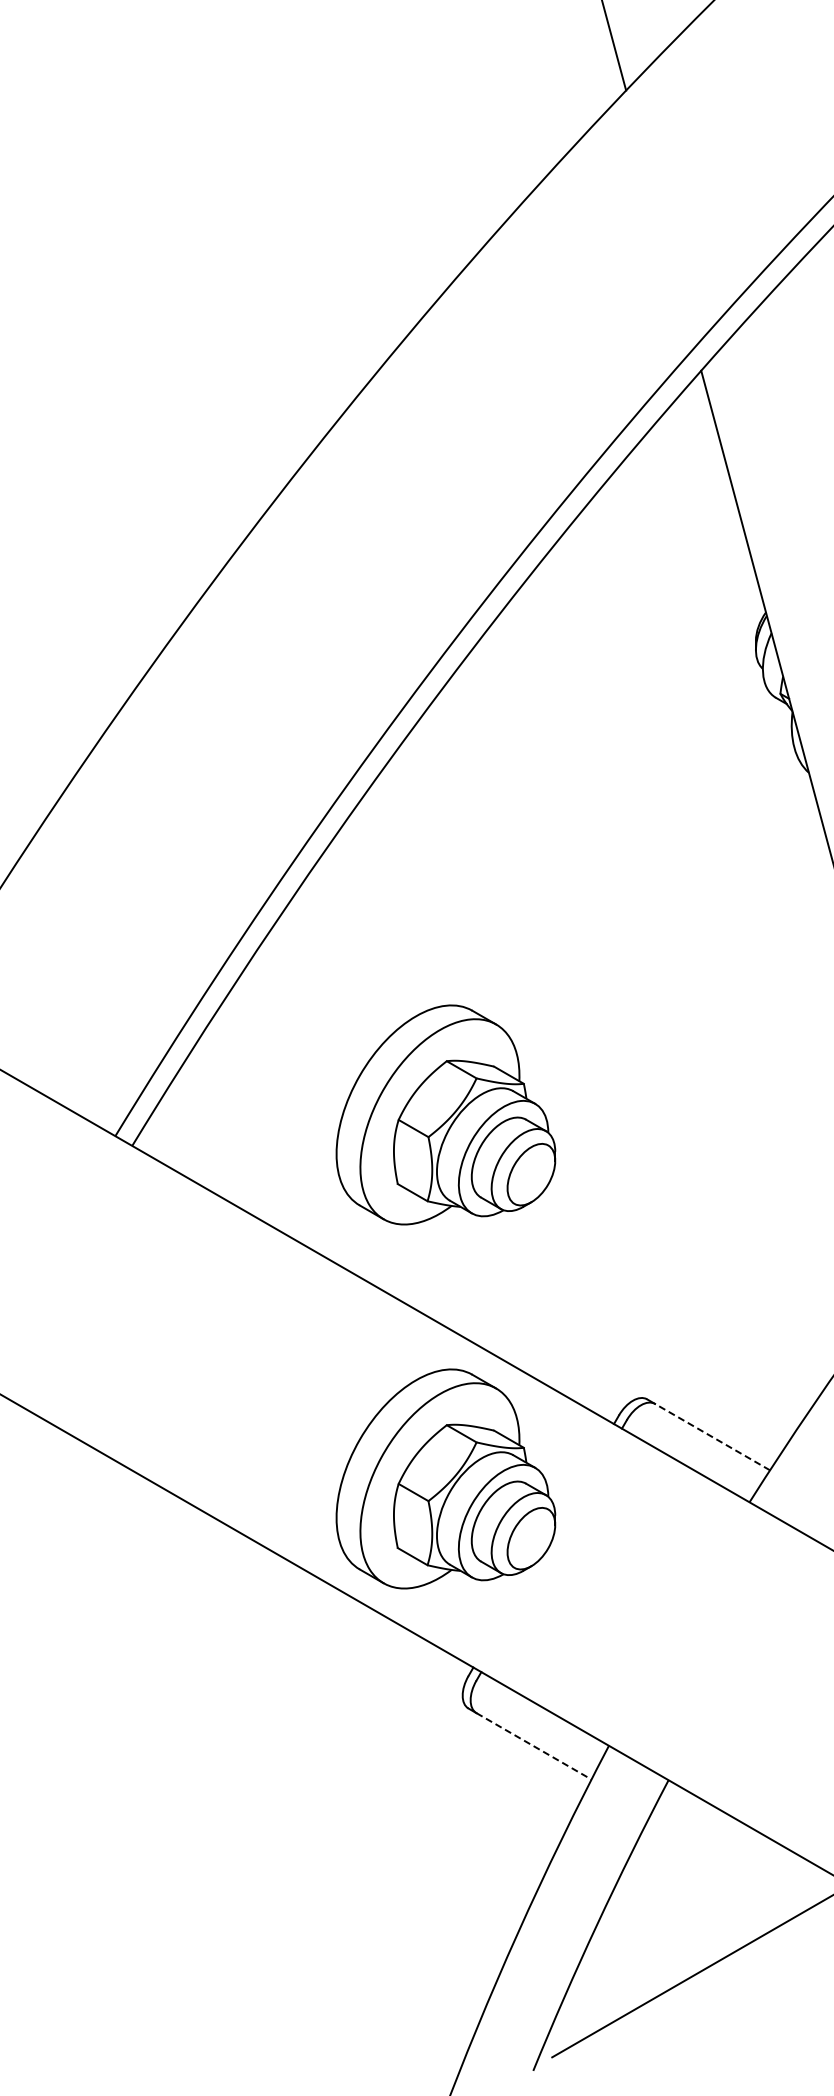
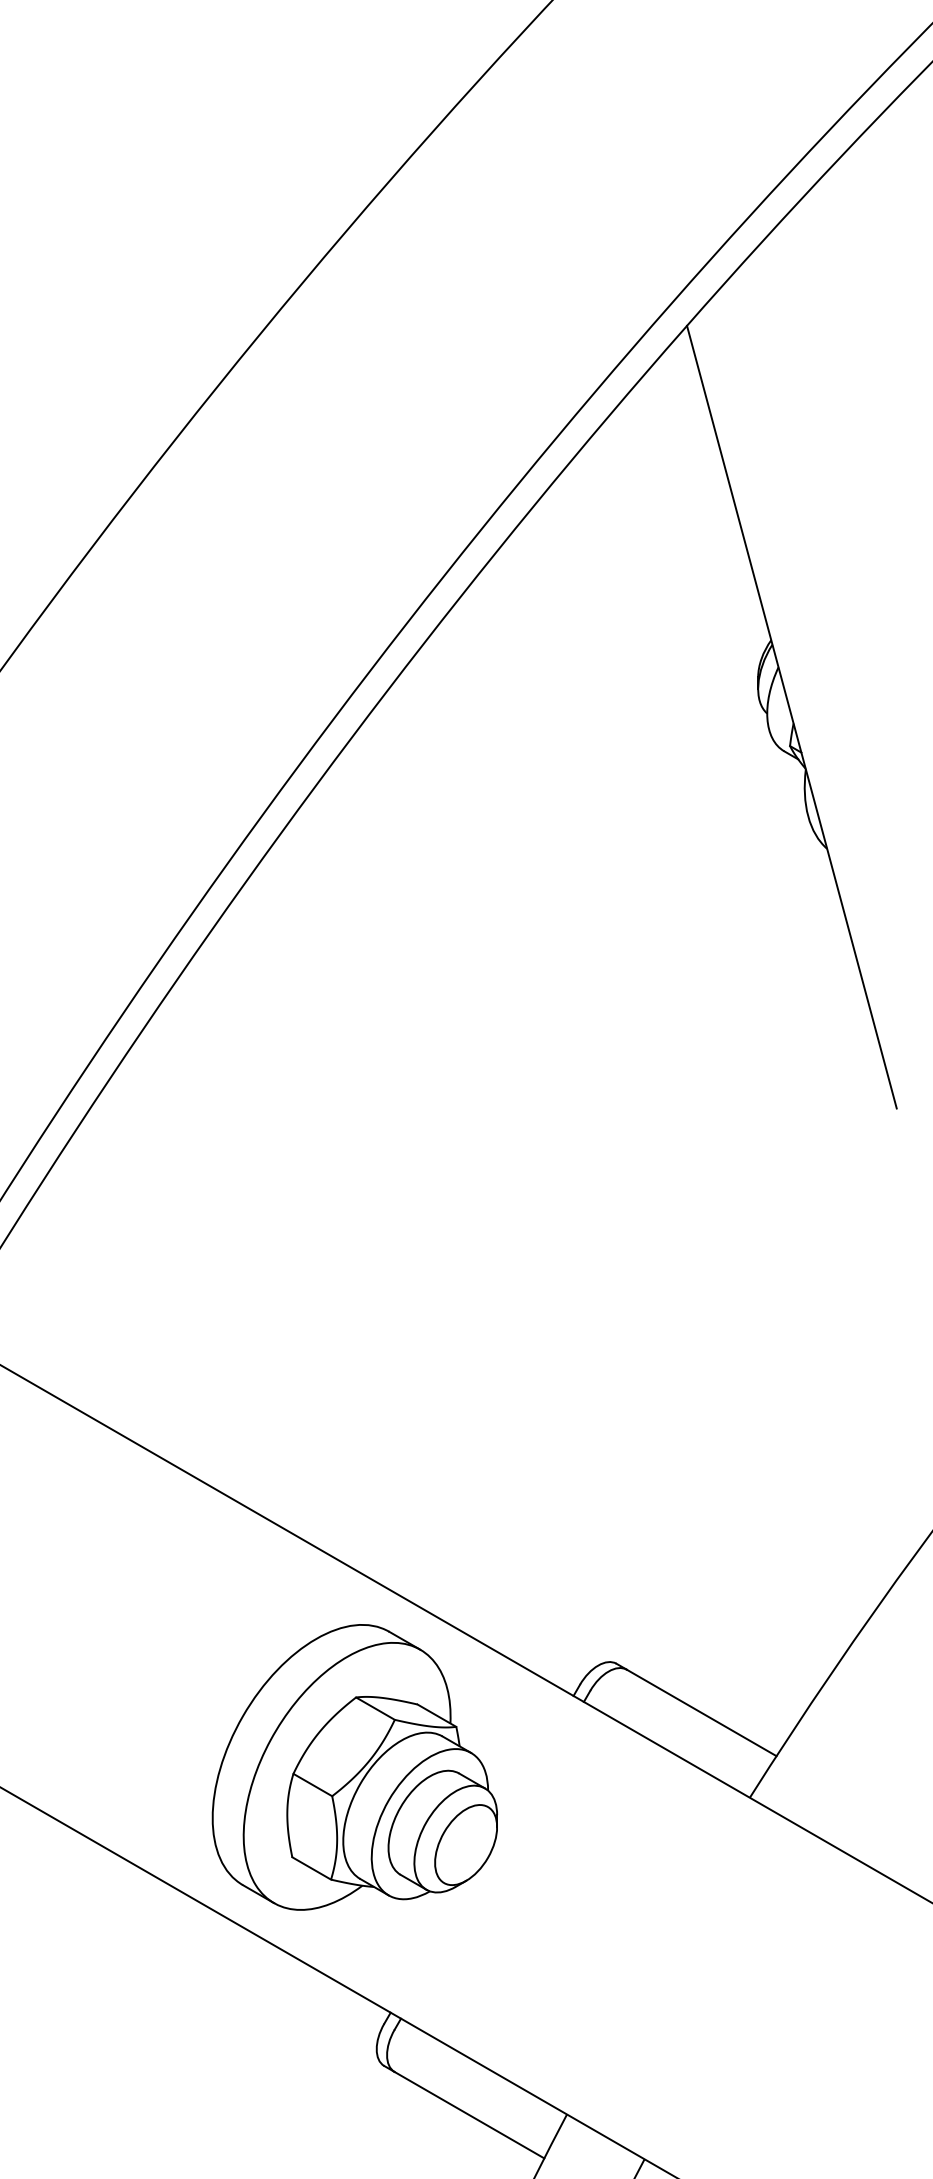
part: (445, 1114) -> (354, 1293), removed
line: (712, 1436) -> (701, 1712), dashed -> solid
line: (534, 1746) -> (470, 2115), dashed -> solid

